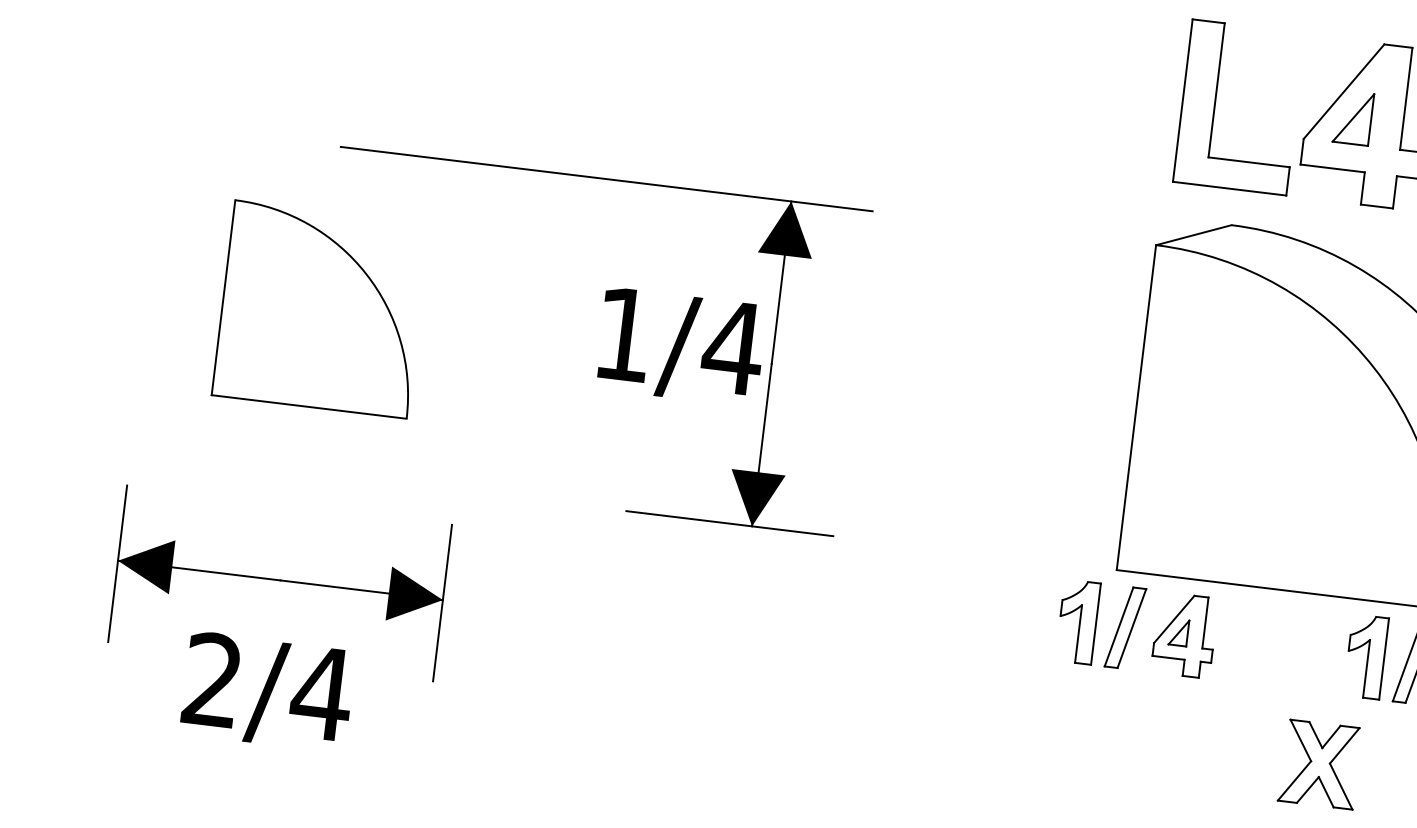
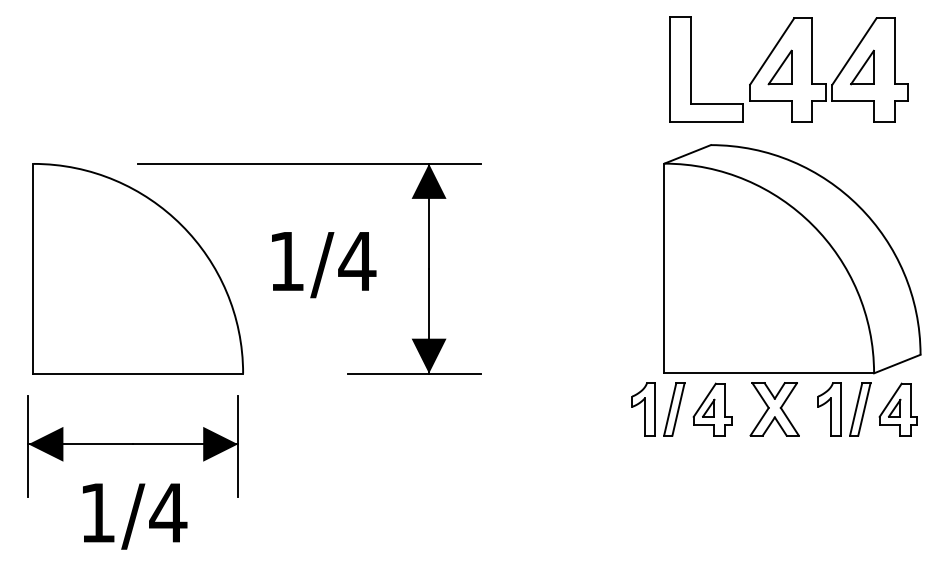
part: (319, 308) -> (137, 268), size x1.67
text: (681, 347) -> (324, 265), moved
text: (212, 679) -> (97, 512), 2/4 -> 1/4
part: (1319, 764) -> (774, 409), moved

